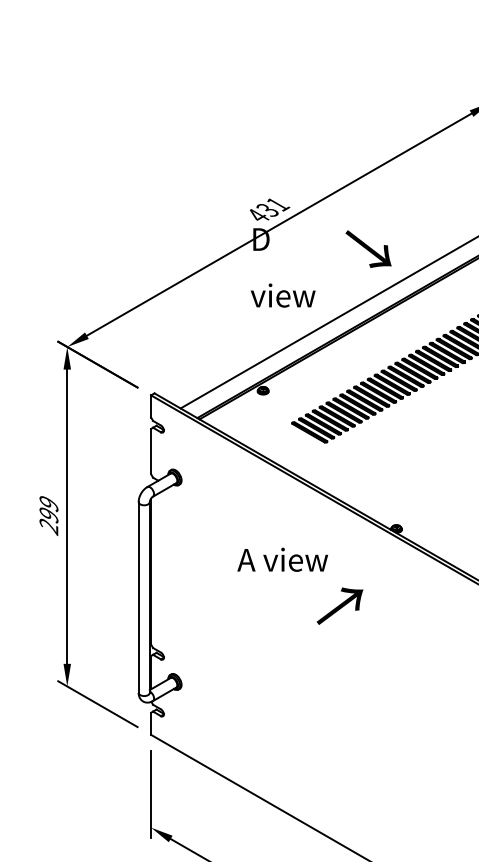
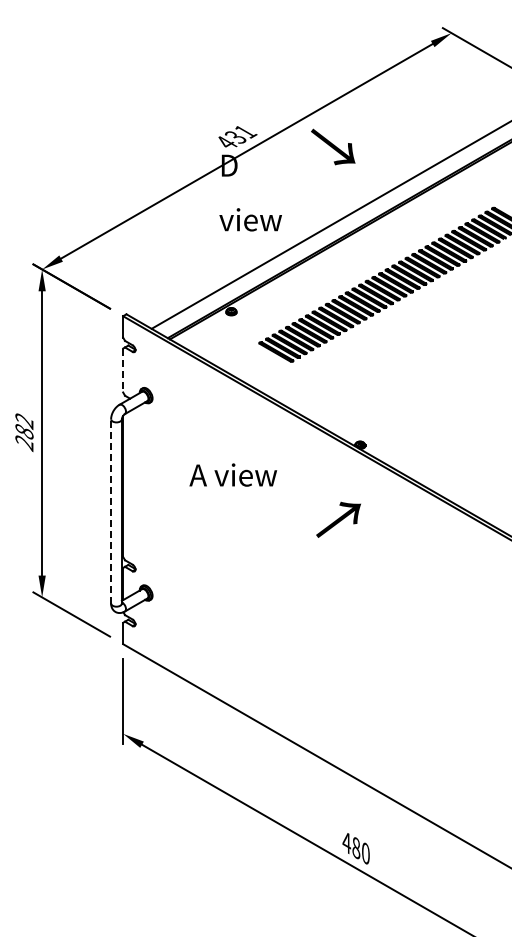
text: (368, 248) -> (333, 146), moved
line: (151, 451) -> (123, 370), solid -> dashed
text: (49, 509) -> (24, 426), 299 -> 282
text: (282, 559) -> (233, 474), moved
line: (139, 596) -> (111, 510), solid -> dashed
text: (339, 605) -> (338, 519), moved

